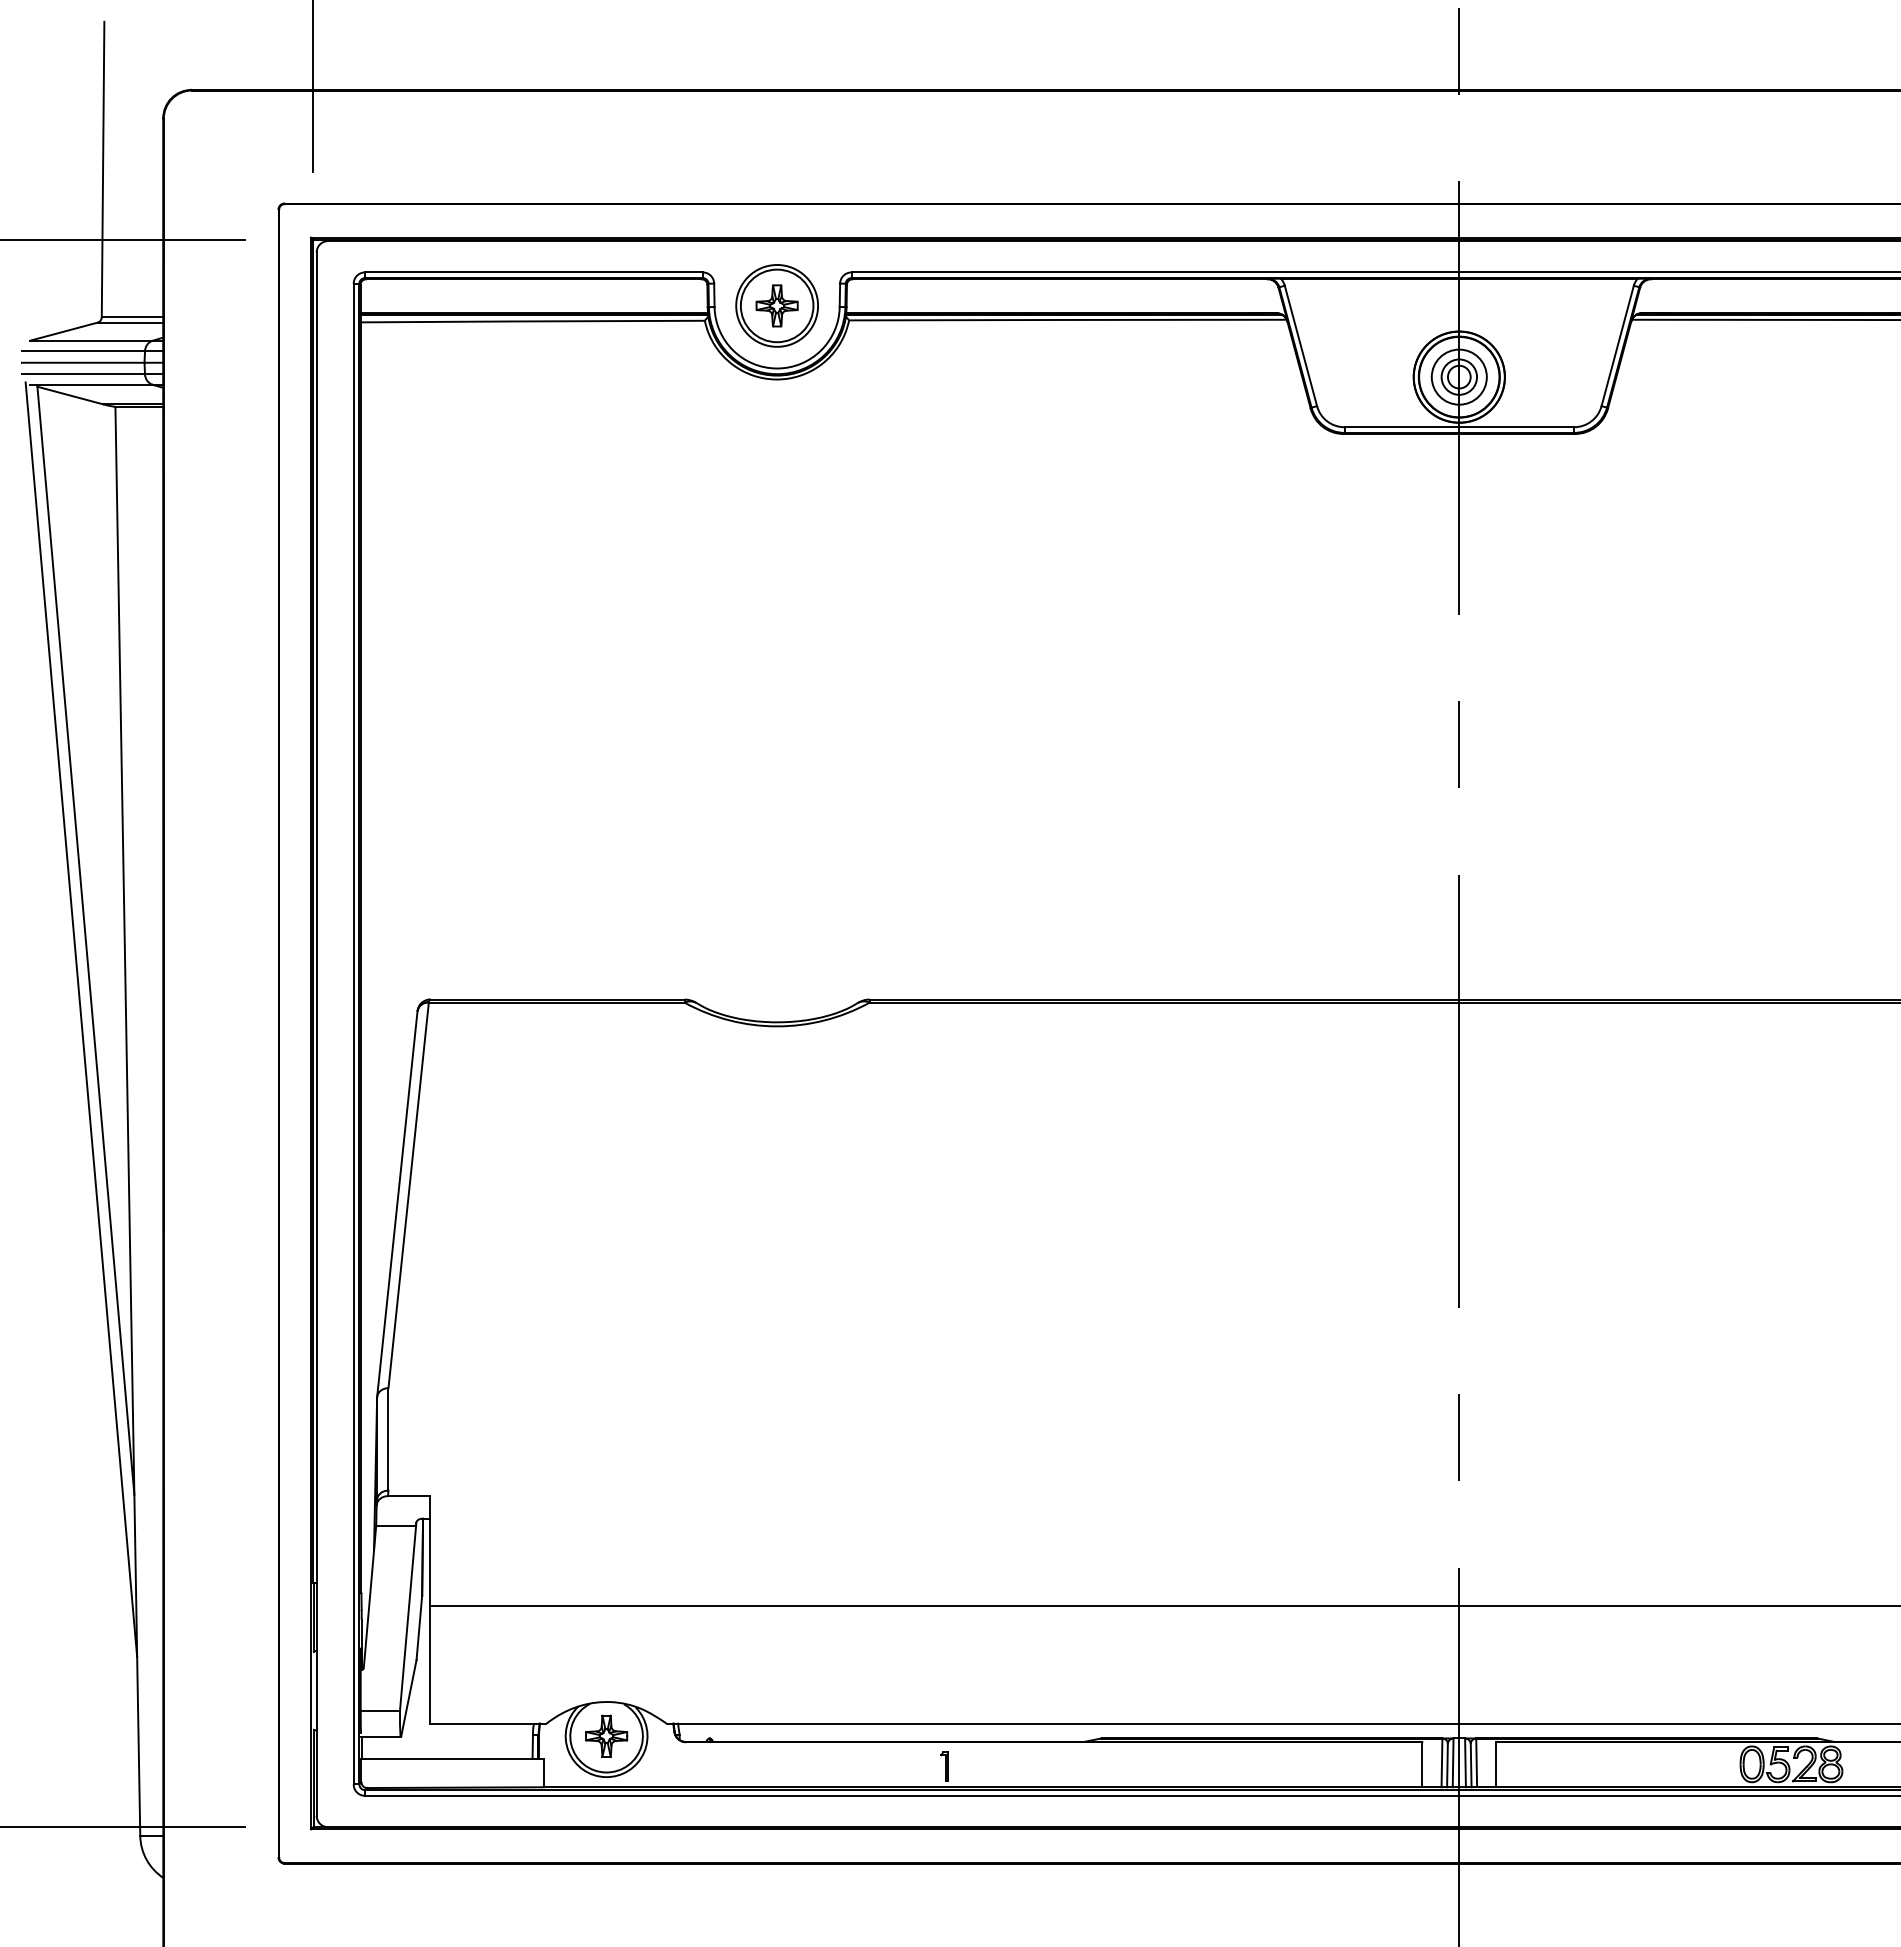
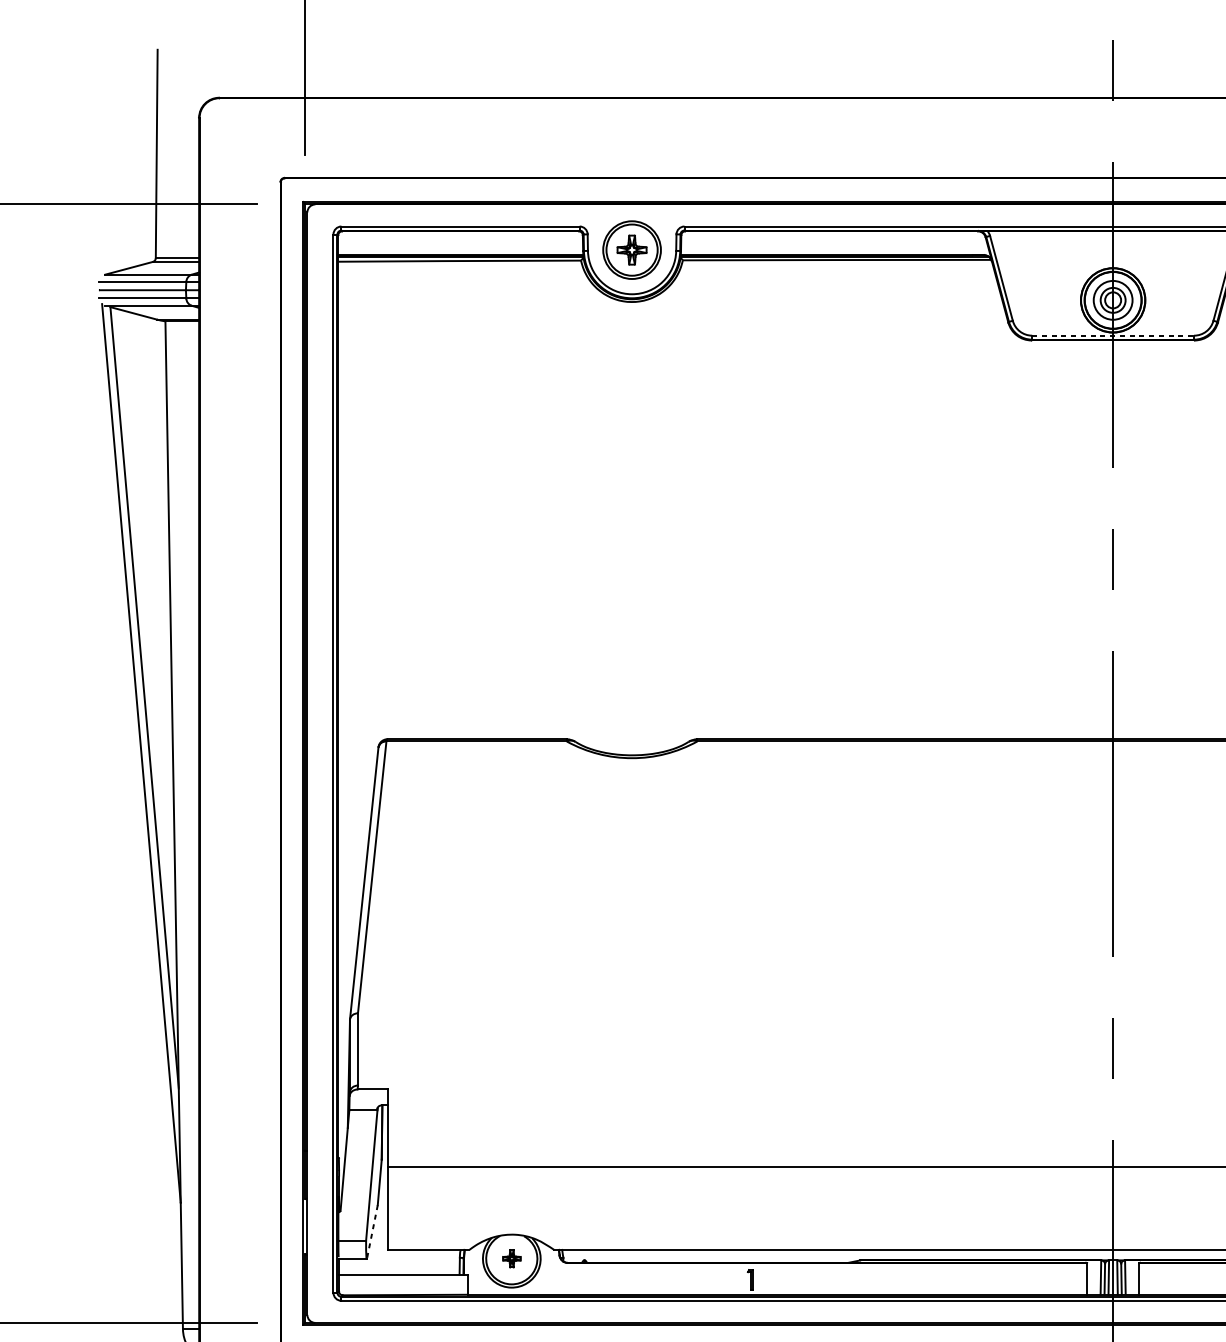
line: (1459, 427) -> (1113, 335), solid -> dashed
line: (408, 1698) -> (372, 1232), solid -> dashed
part: (606, 1735) -> (511, 1258), size x0.6

